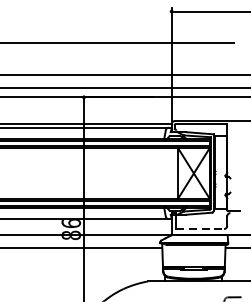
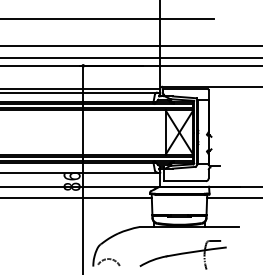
line: (200, 229) -> (185, 181), dashed -> solid

